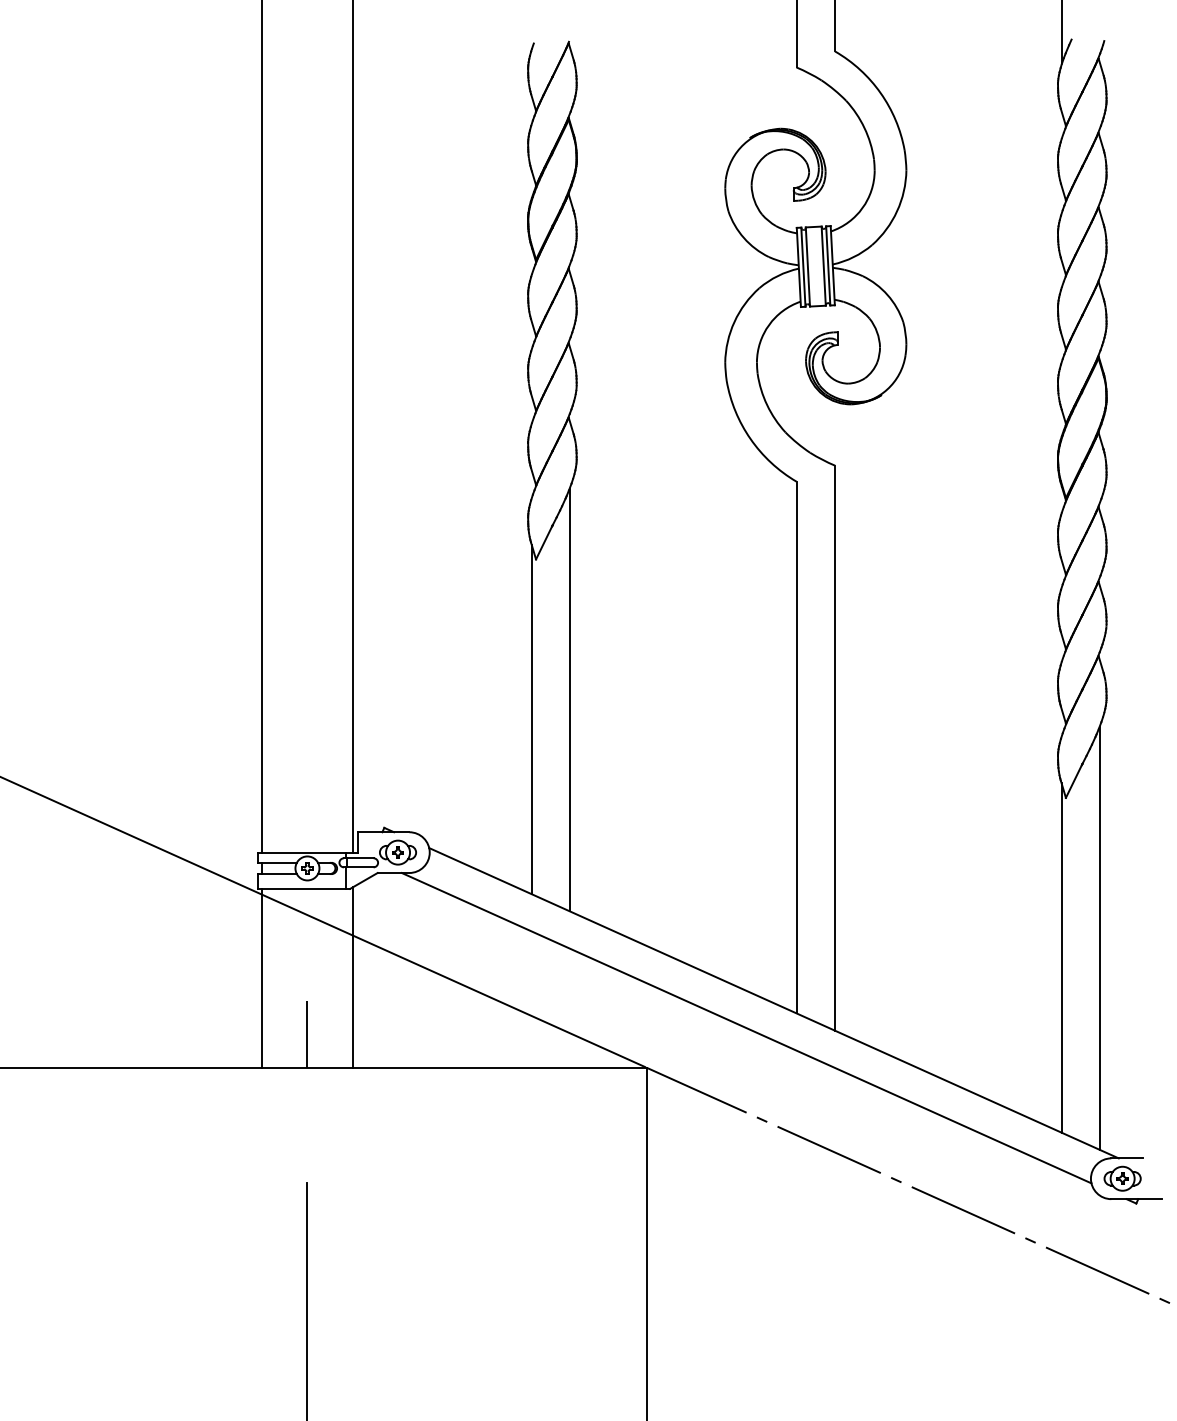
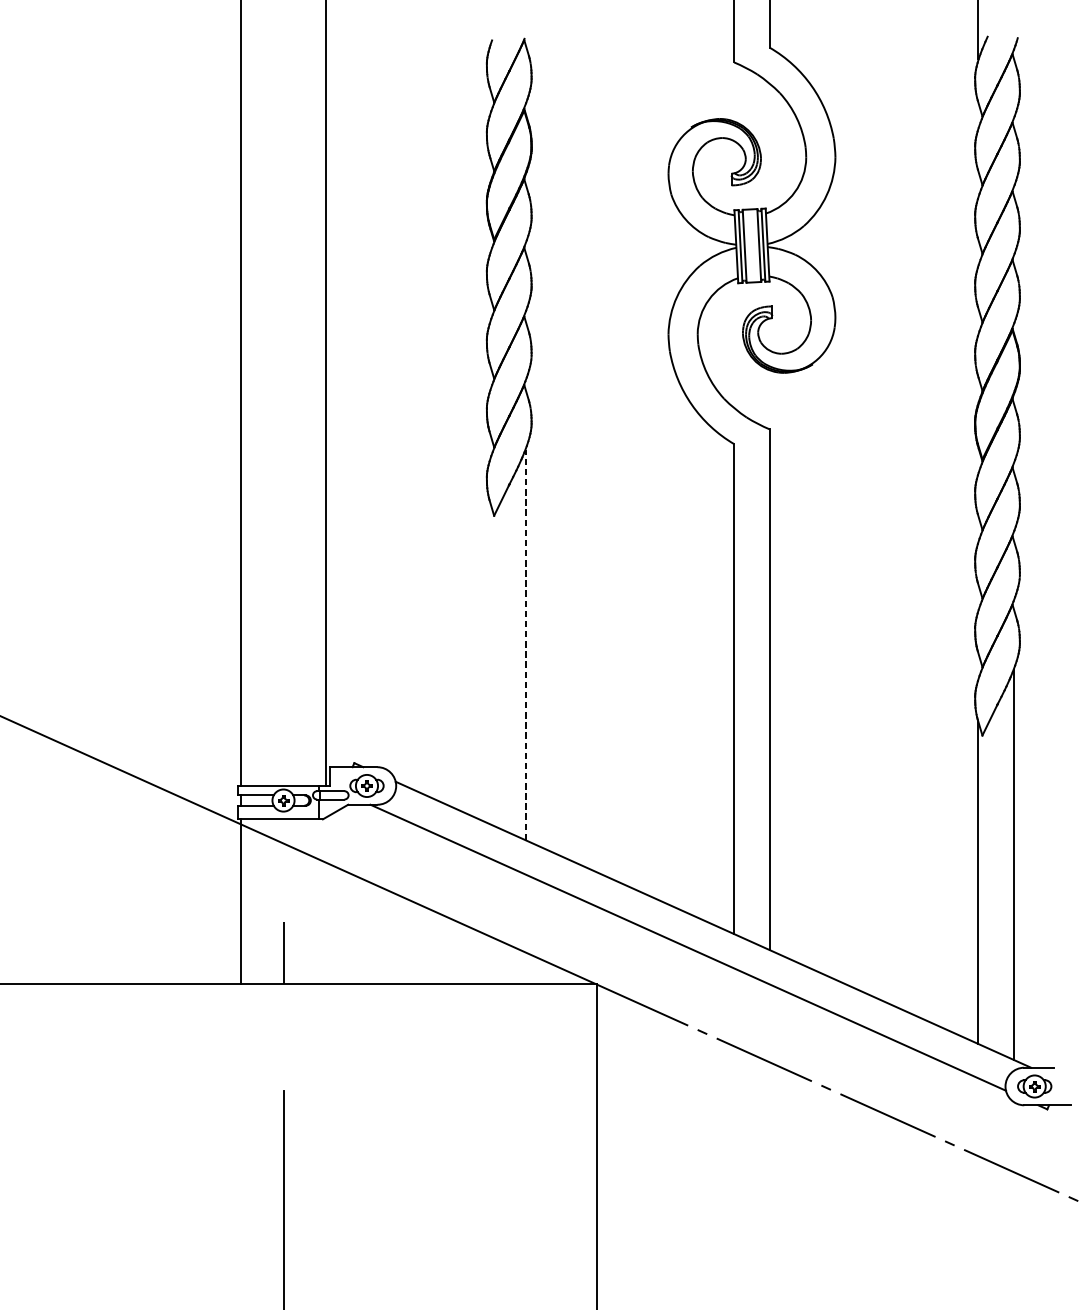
line: (570, 699) -> (525, 644), solid -> dashed
line: (531, 719) -> (489, 663), removed
line: (353, 977) -> (325, 901), removed

